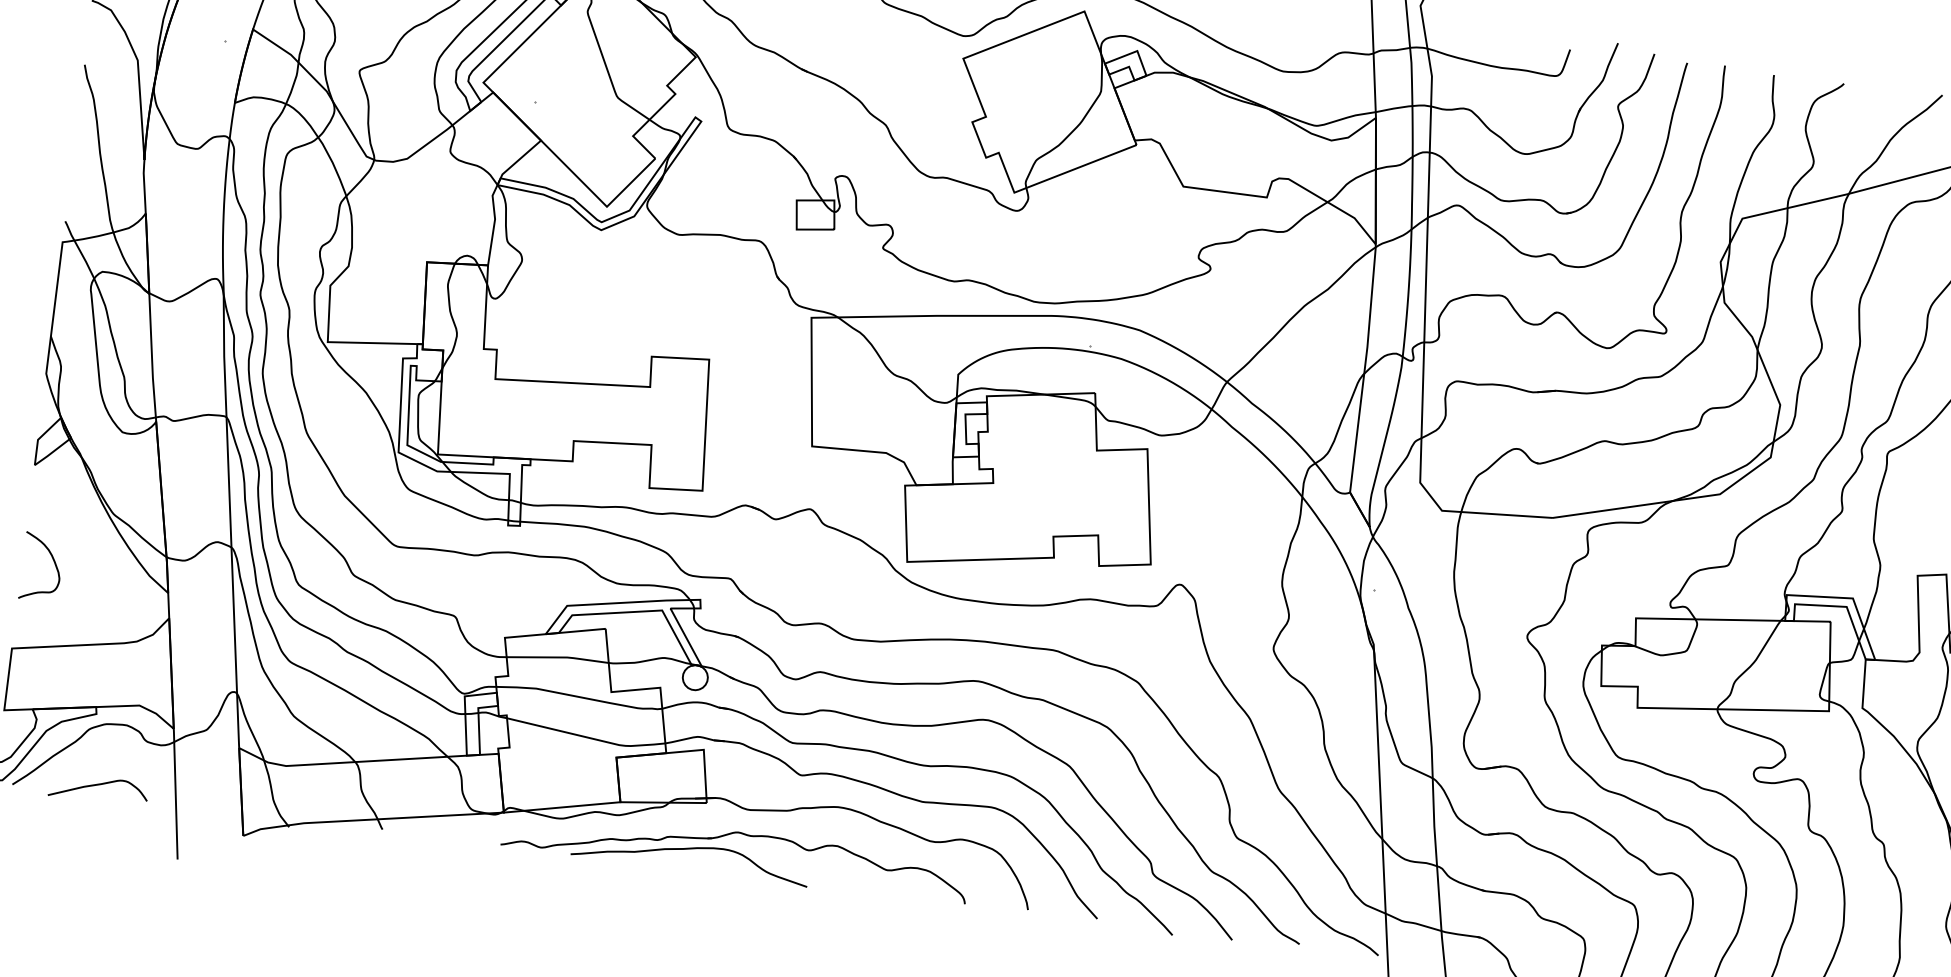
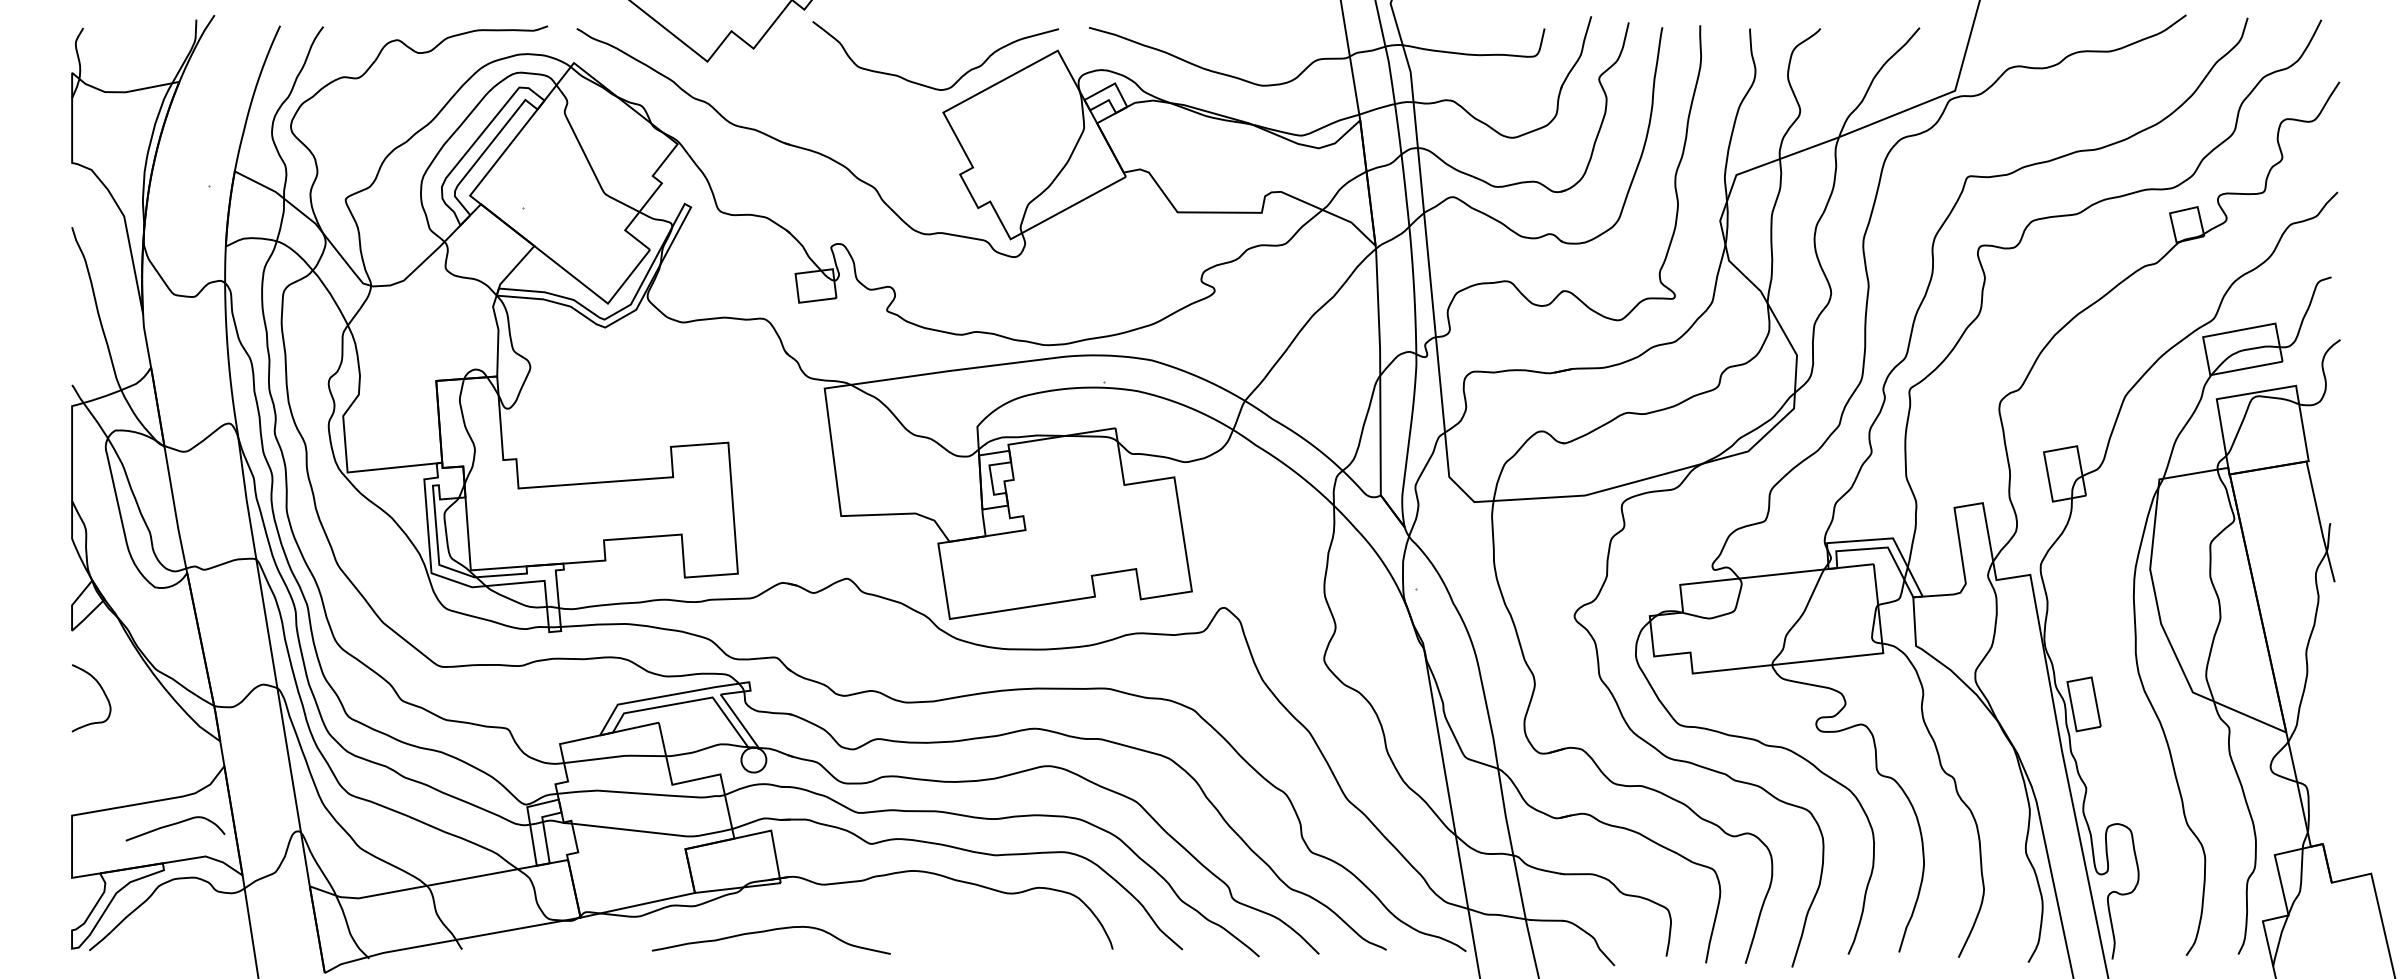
curve: (54, 563) -> (103, 693), moved
curve: (97, 785) -> (173, 825), moved
part: (728, 835) -> (806, 912), removed

